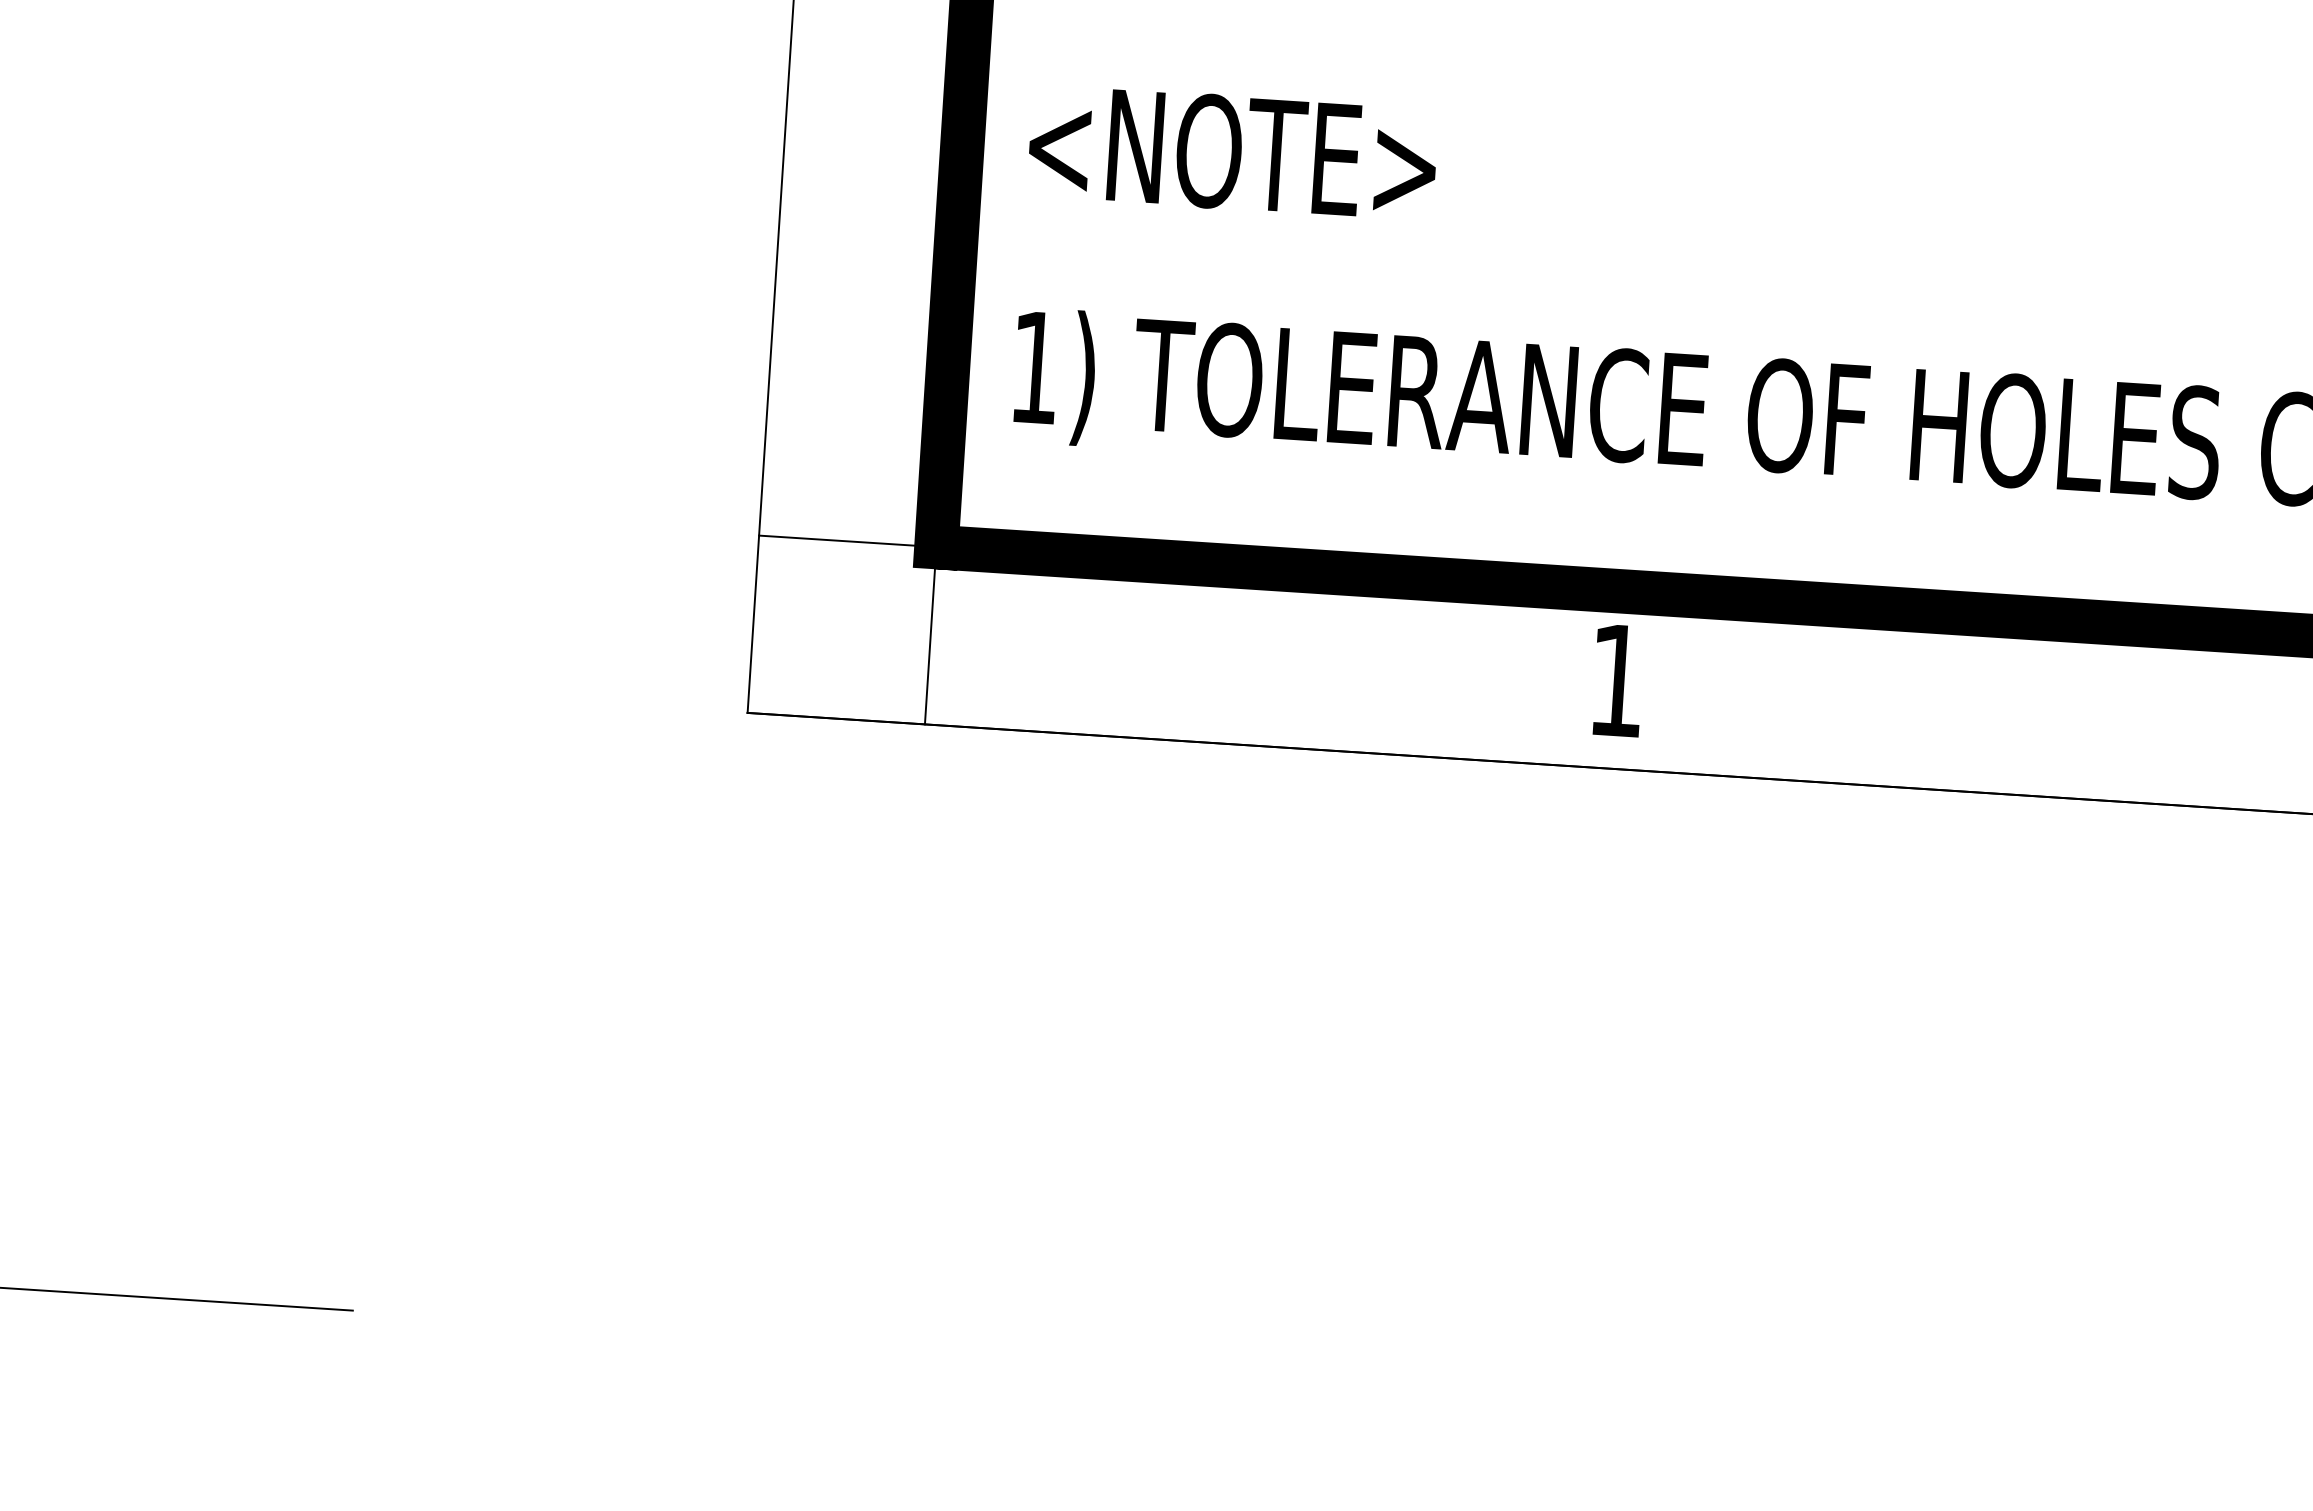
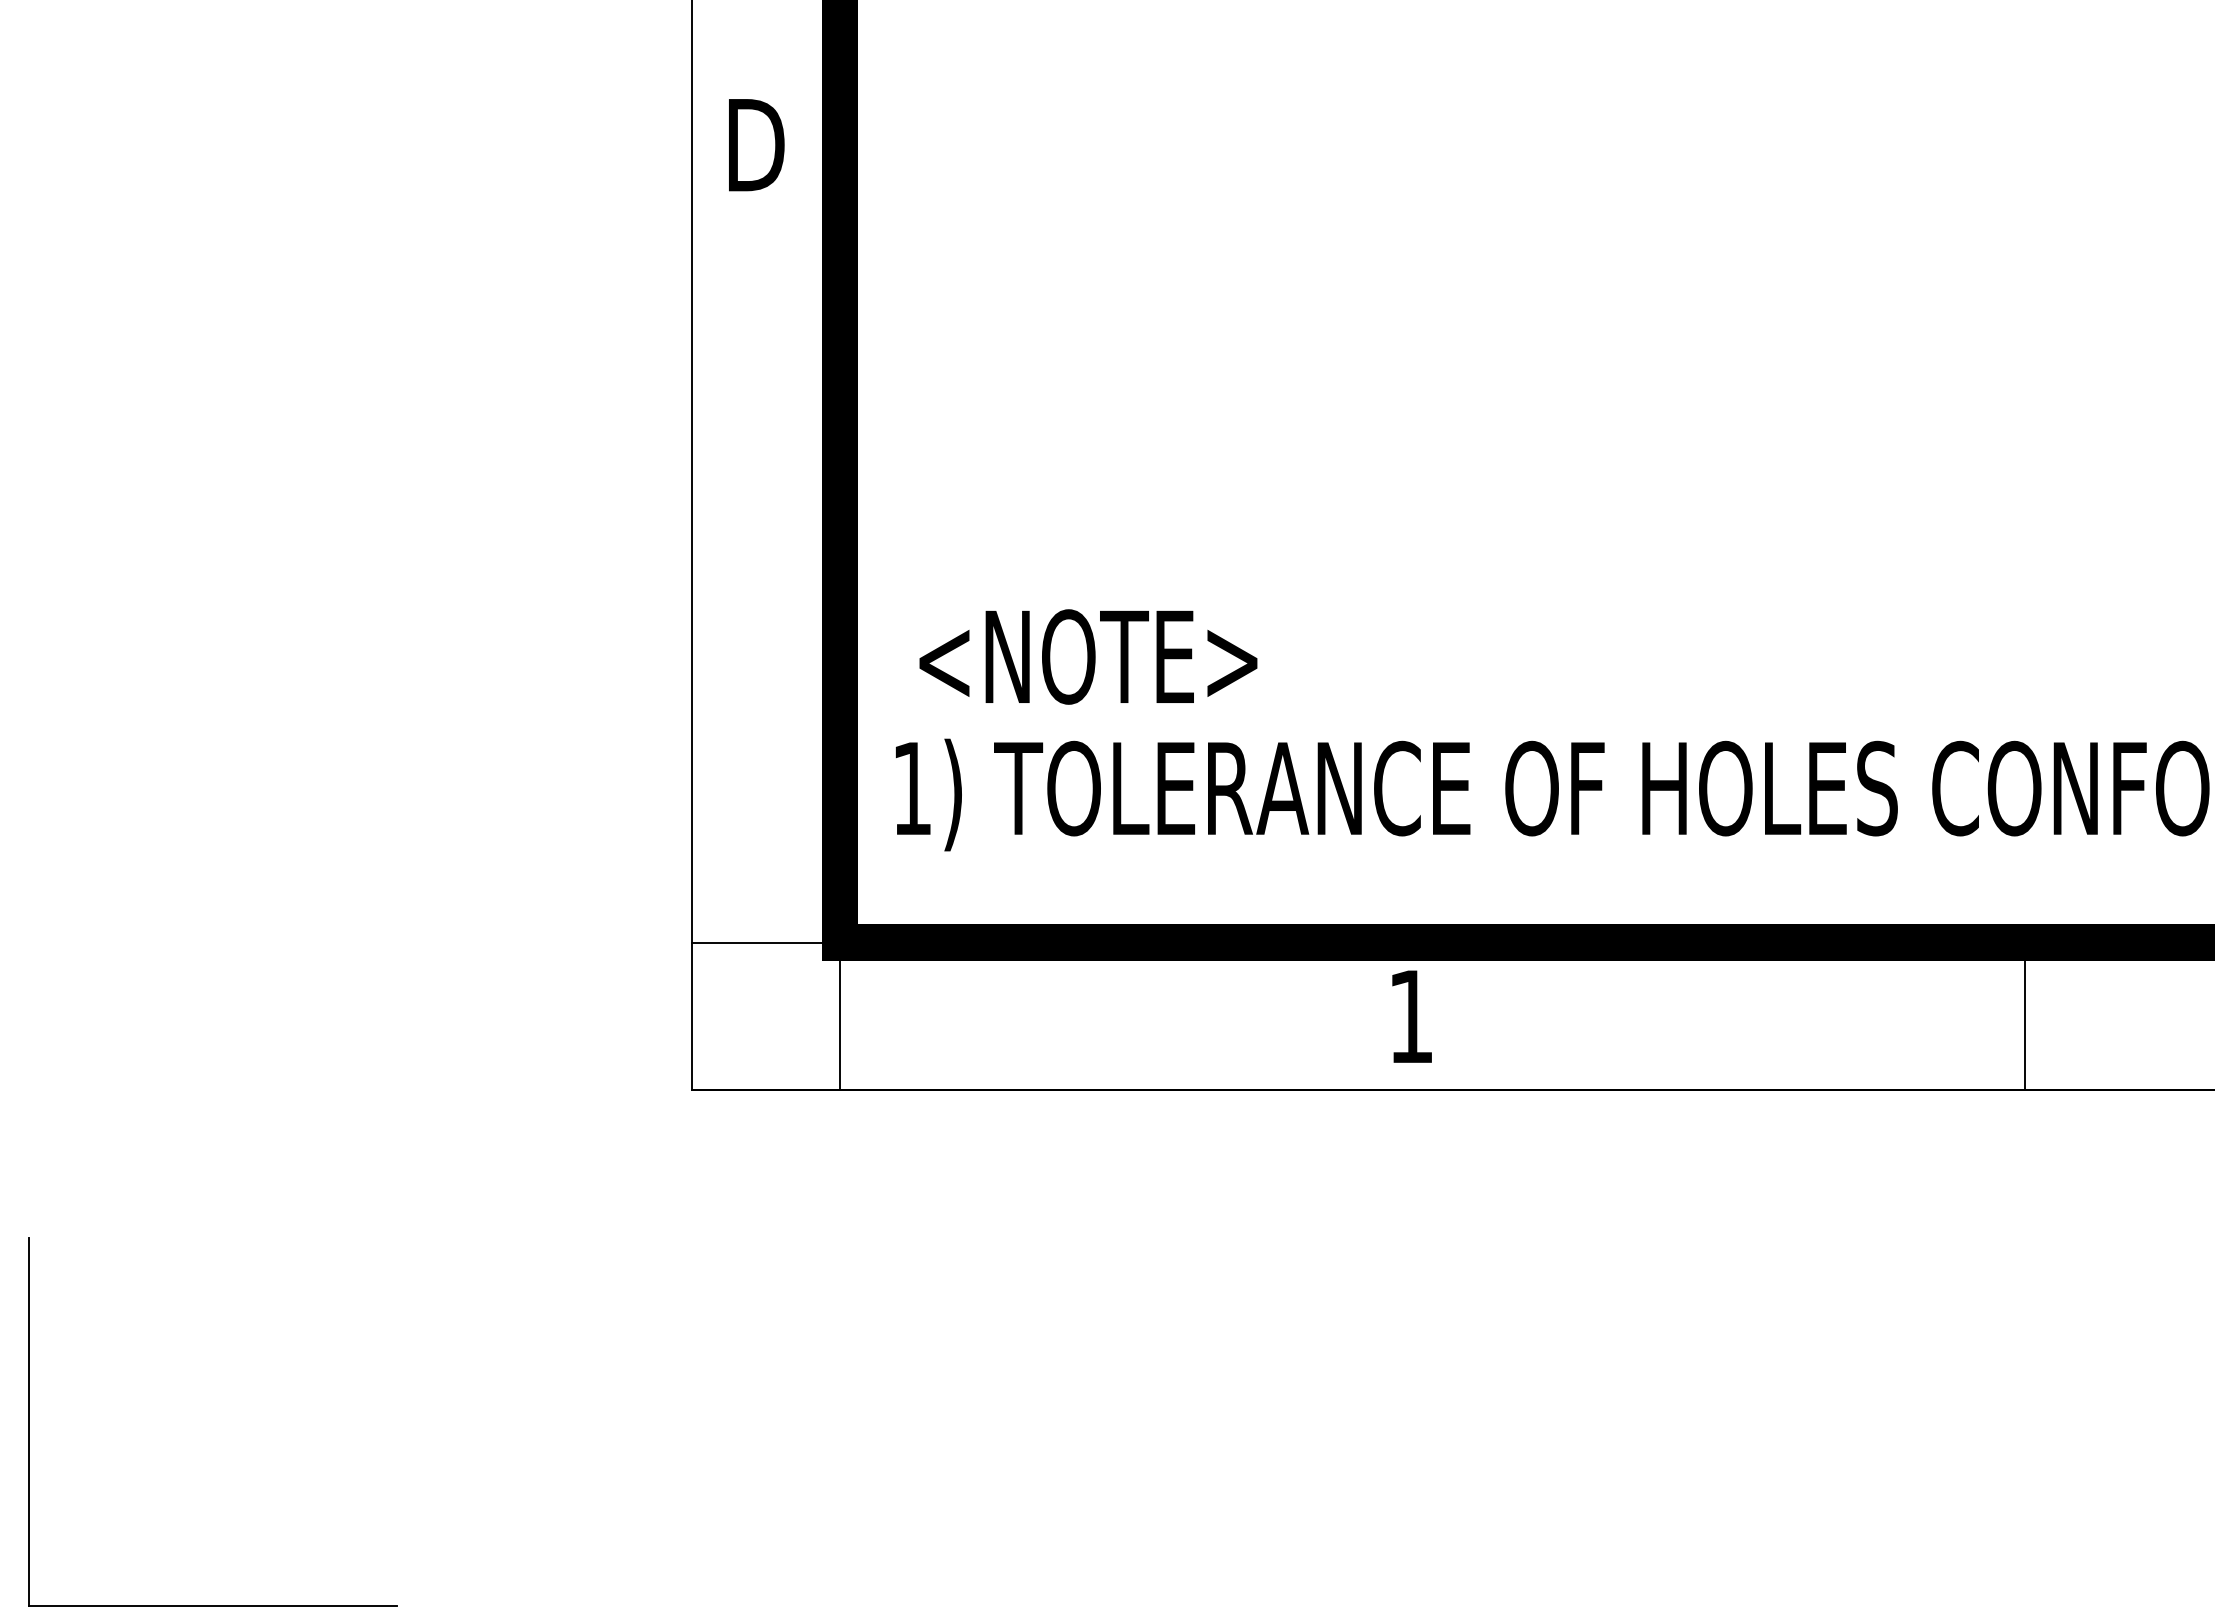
text: (1232, 152) -> (1088, 656), moved

